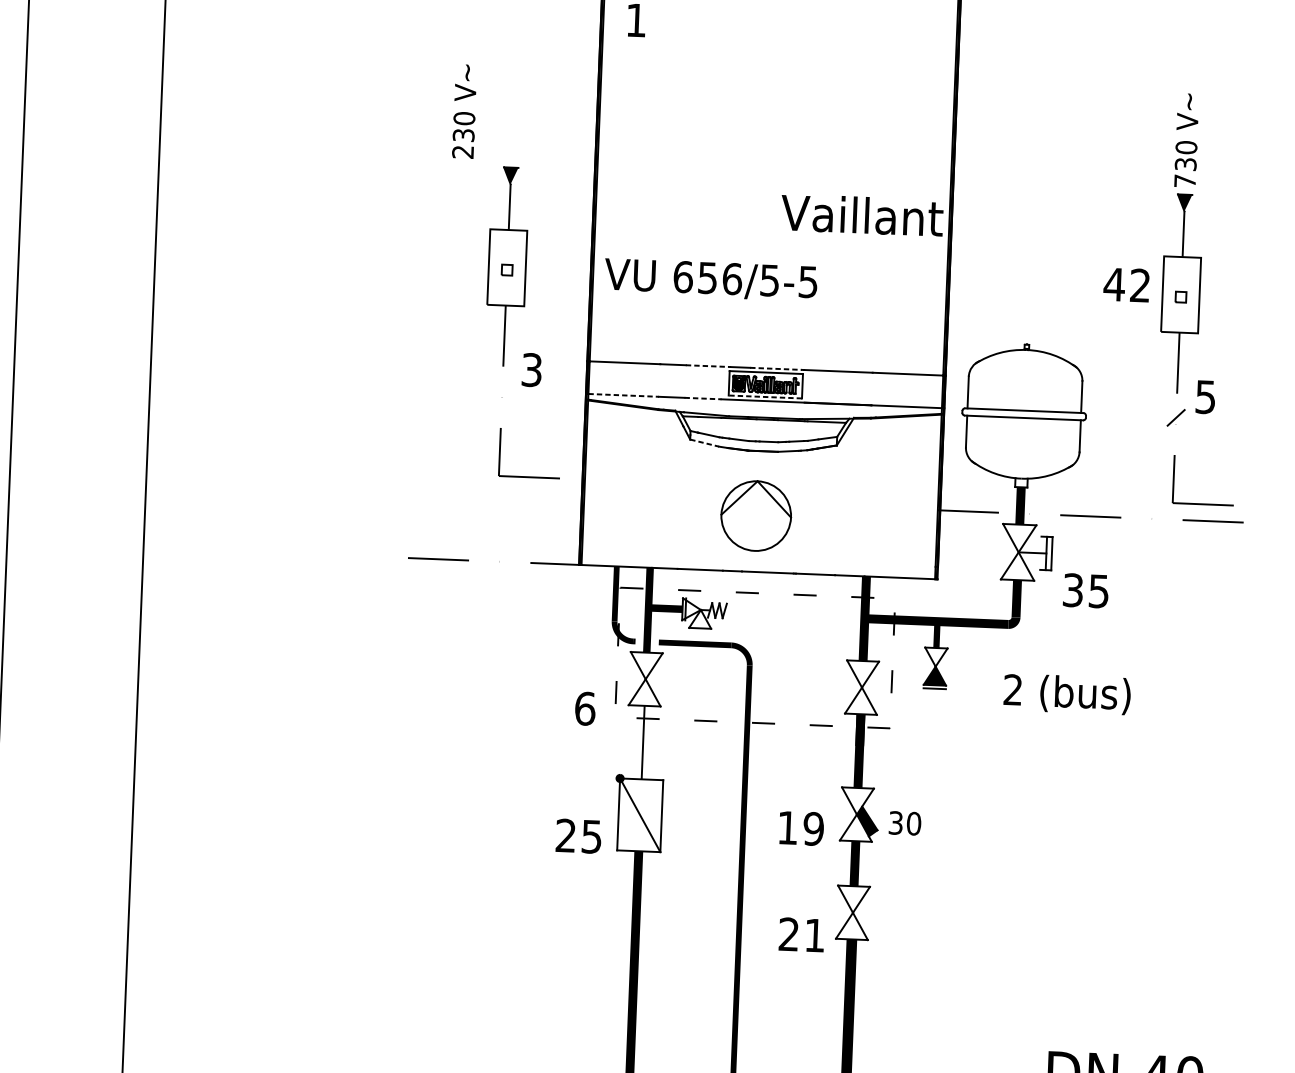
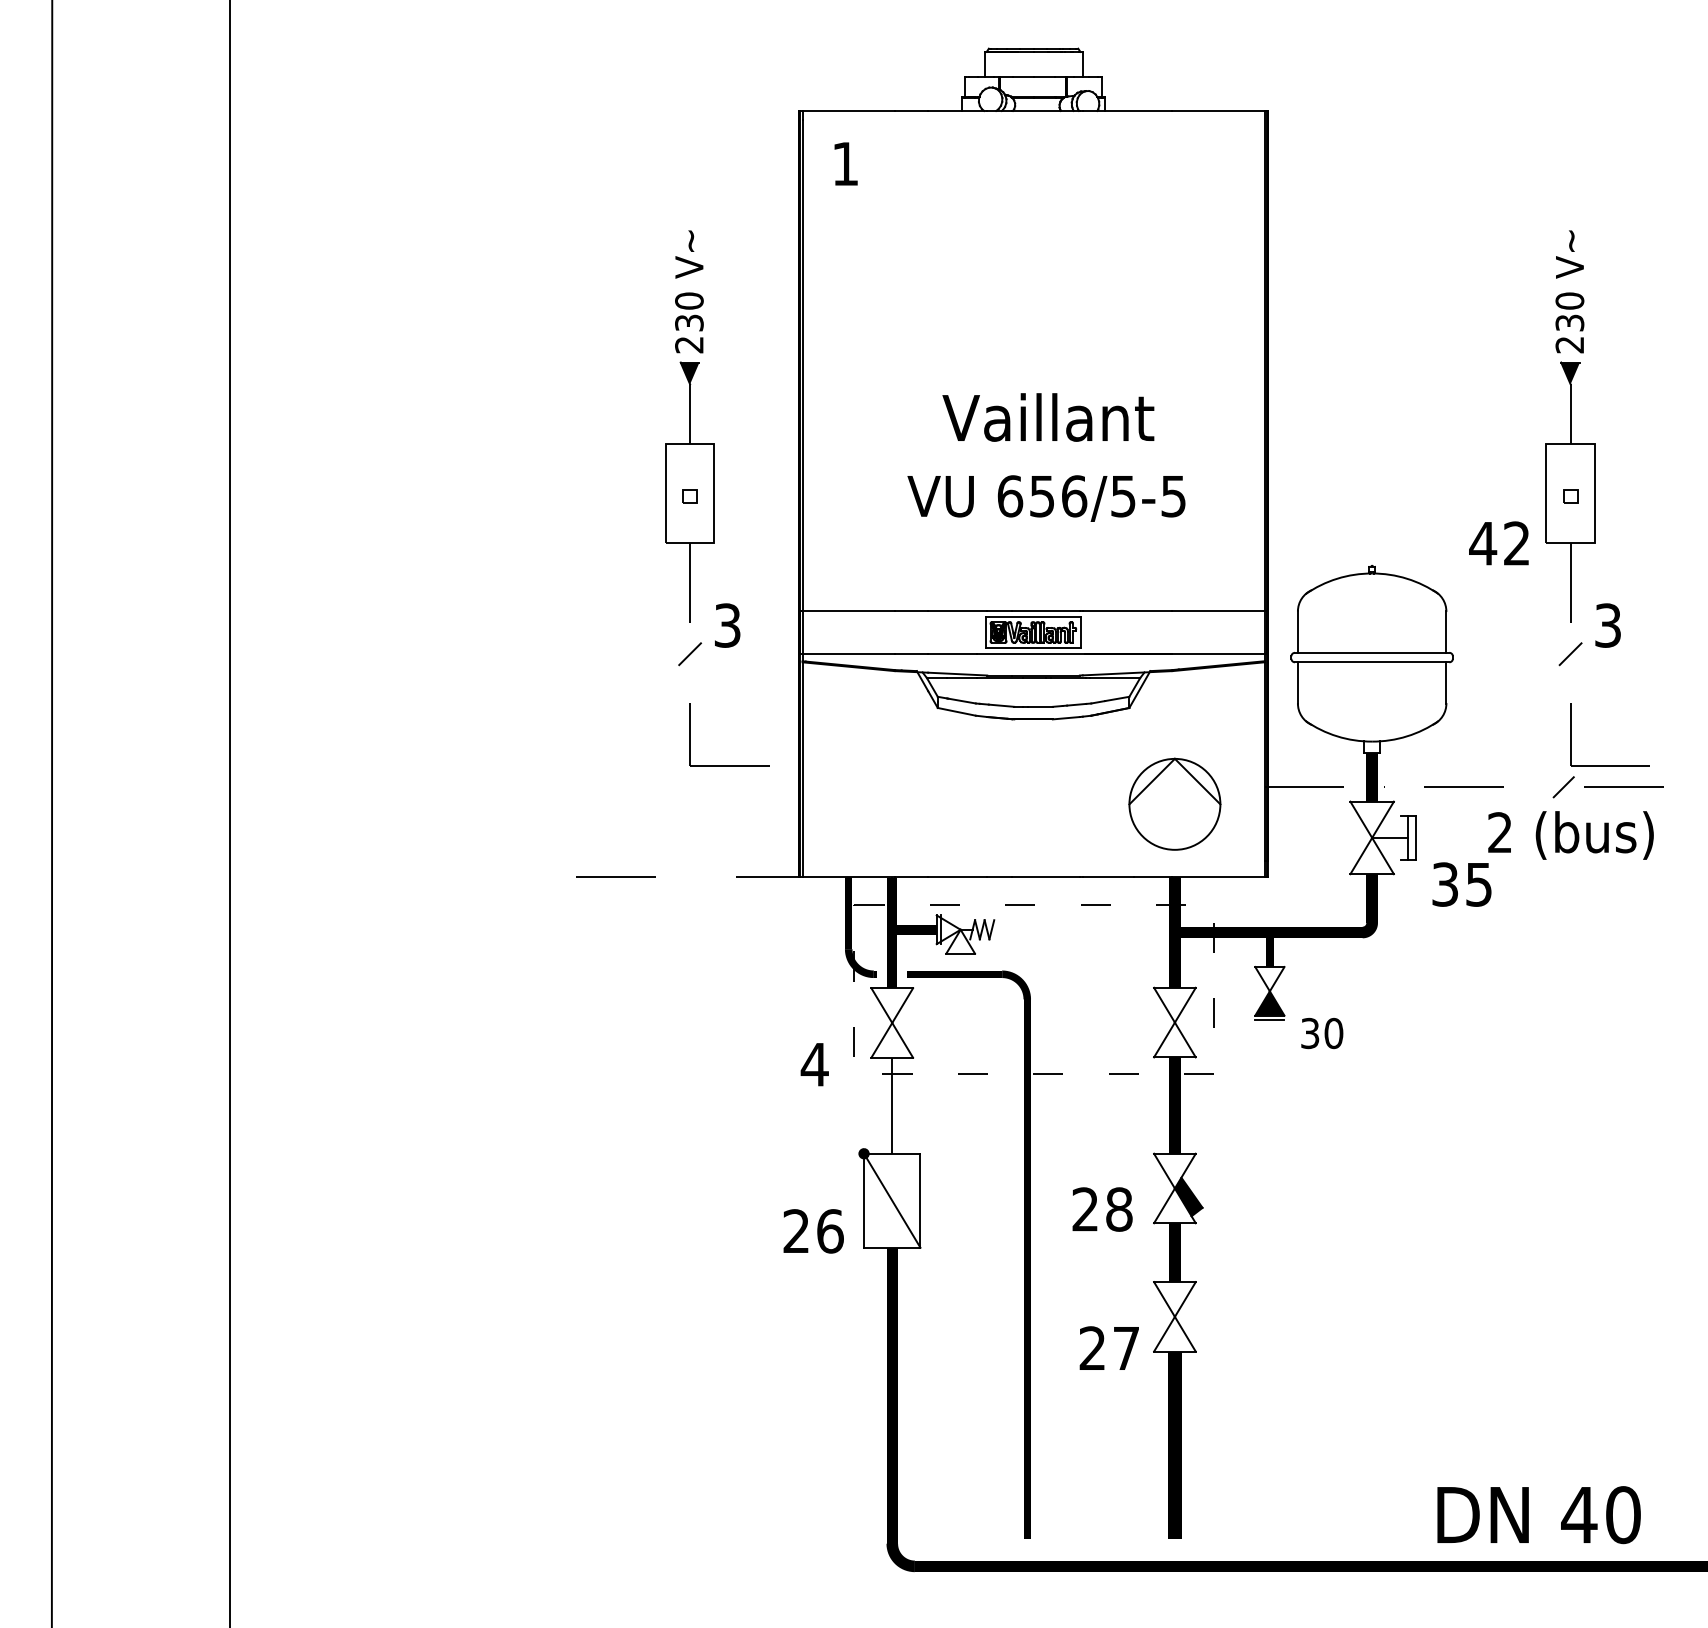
text: (464, 111) -> (689, 291), moved
text: (1184, 181) -> (1569, 345), 730 -> 230
text: (862, 215) -> (1048, 417), moved
text: (710, 279) -> (1046, 498), moved
text: (1126, 285) -> (1498, 543), moved
line: (708, 366) -> (957, 611), dashed -> solid
line: (776, 369) -> (1046, 611), dashed -> solid
line: (501, 390) -> (689, 653), added
line: (624, 395) -> (849, 653), dashed -> solid
line: (765, 397) -> (1033, 648), dashed -> solid
text: (1205, 397) -> (1607, 625), 5 -> 3
line: (703, 398) -> (952, 653), dashed -> solid
line: (705, 442) -> (957, 711), dashed -> solid
part: (755, 515) -> (1174, 803), moved
line: (1166, 518) -> (1563, 786), added
text: (1066, 694) -> (1570, 835), moved
text: (584, 708) -> (814, 1064), 6 -> 4
text: (905, 823) -> (1322, 1033), moved
text: (800, 828) -> (1102, 1209), 19 -> 28
text: (592, 836) -> (830, 1231), 25 -> 26
text: (814, 935) -> (1126, 1348), 21 -> 27

